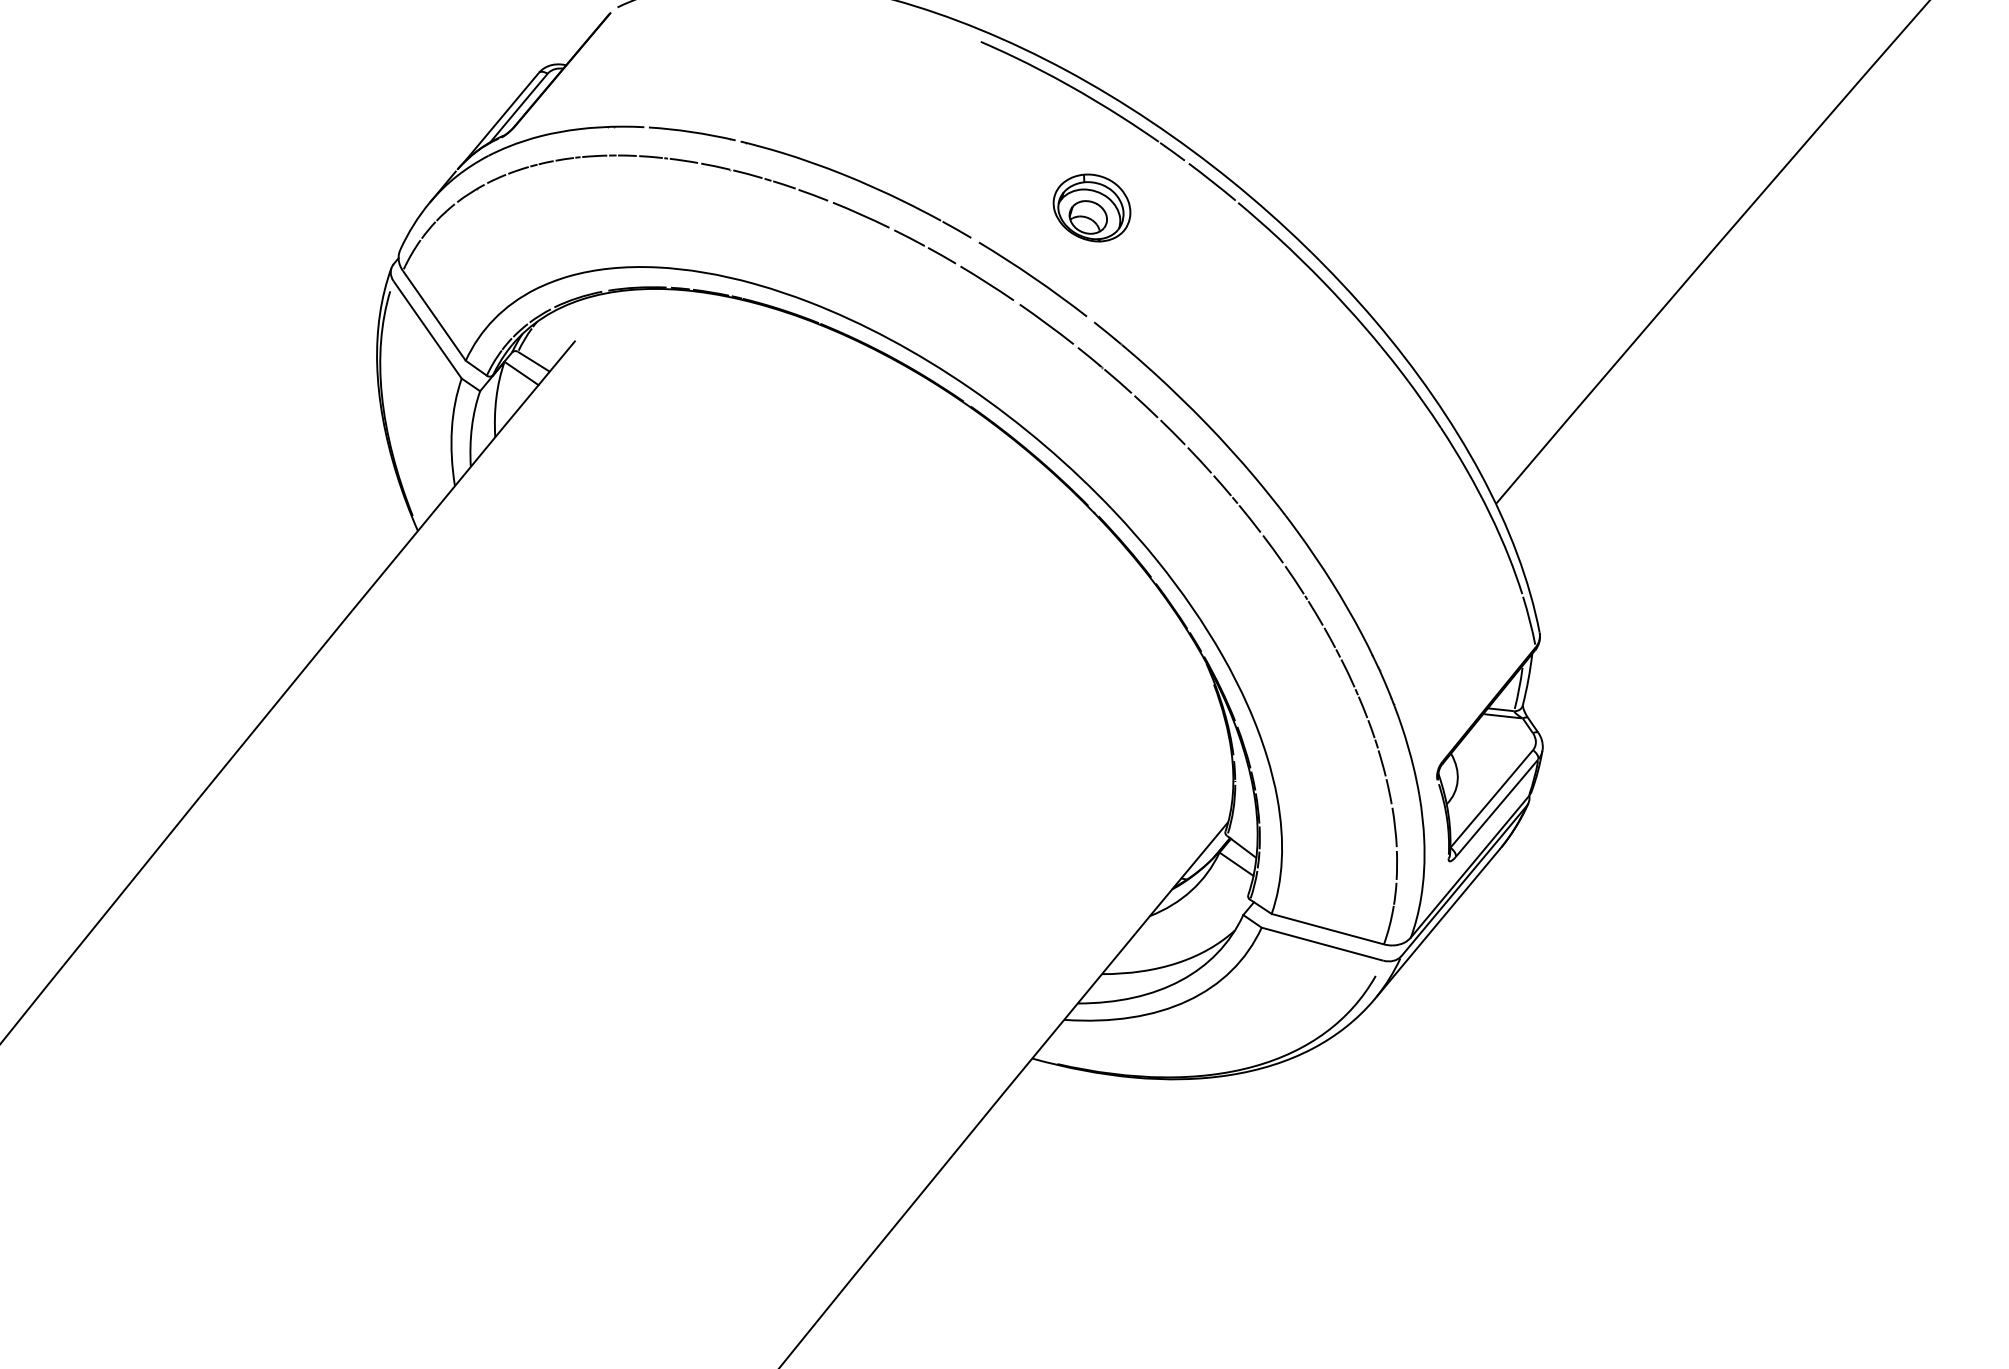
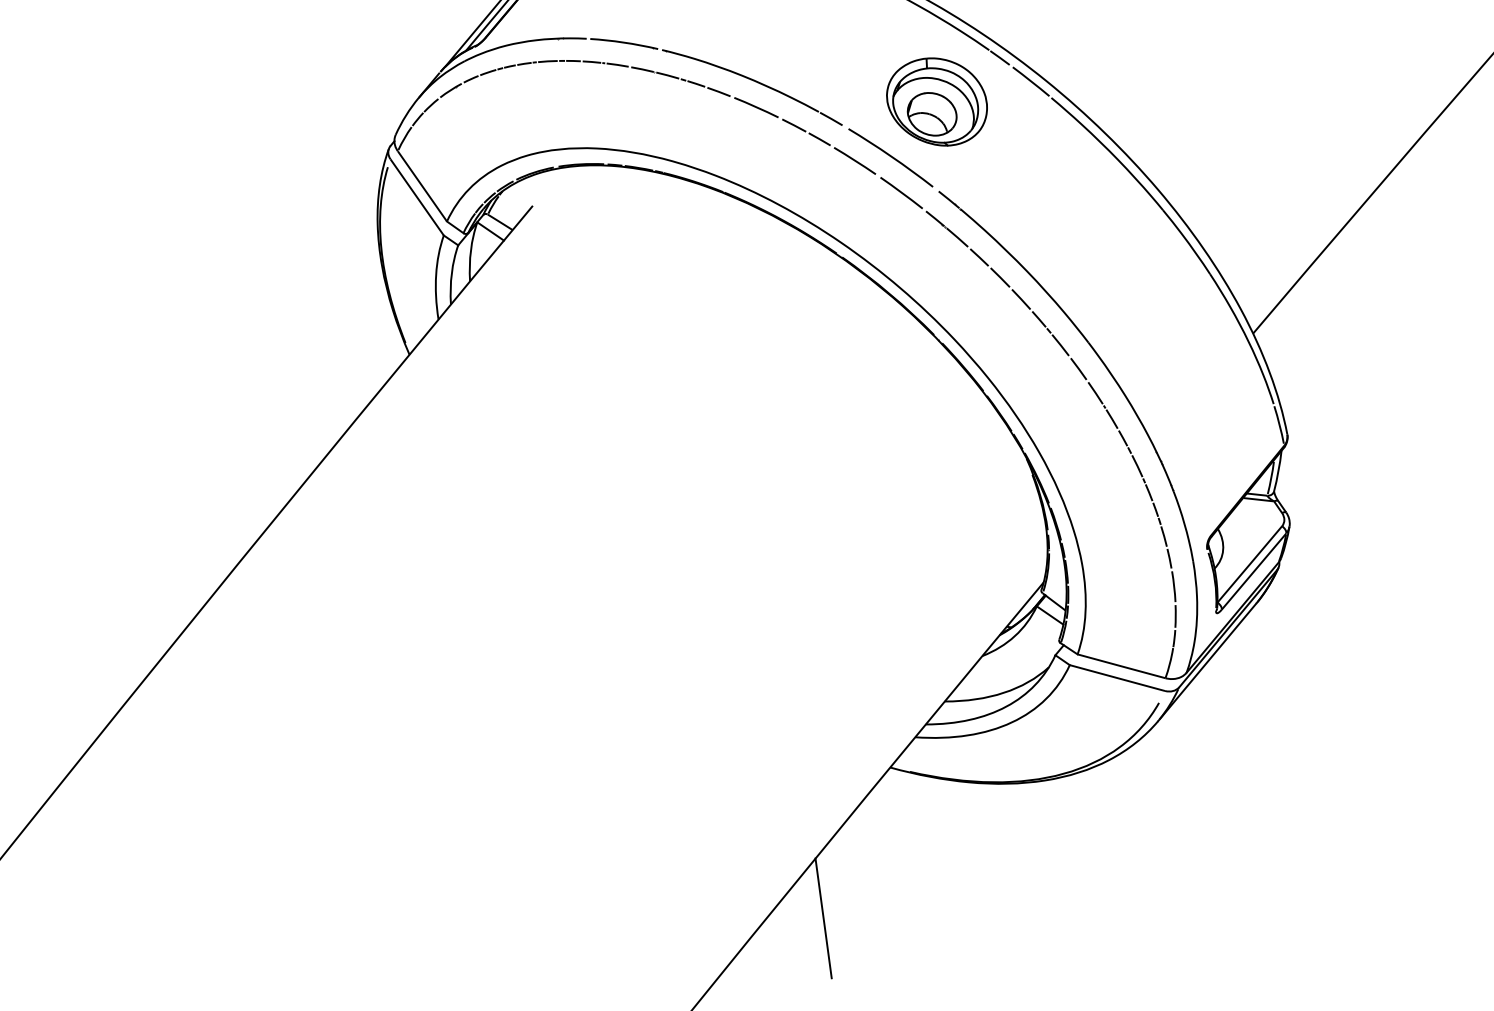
part: (1091, 207) -> (936, 101), size x1.67
line: (946, 1250) -> (823, 917), added

